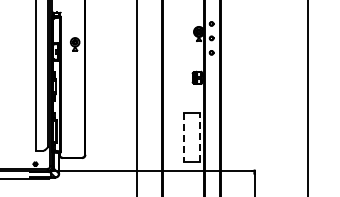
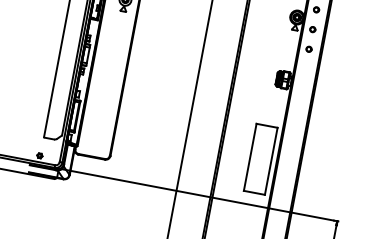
line: (184, 137) -> (250, 157), dashed -> solid
line: (199, 137) -> (270, 161), dashed -> solid

